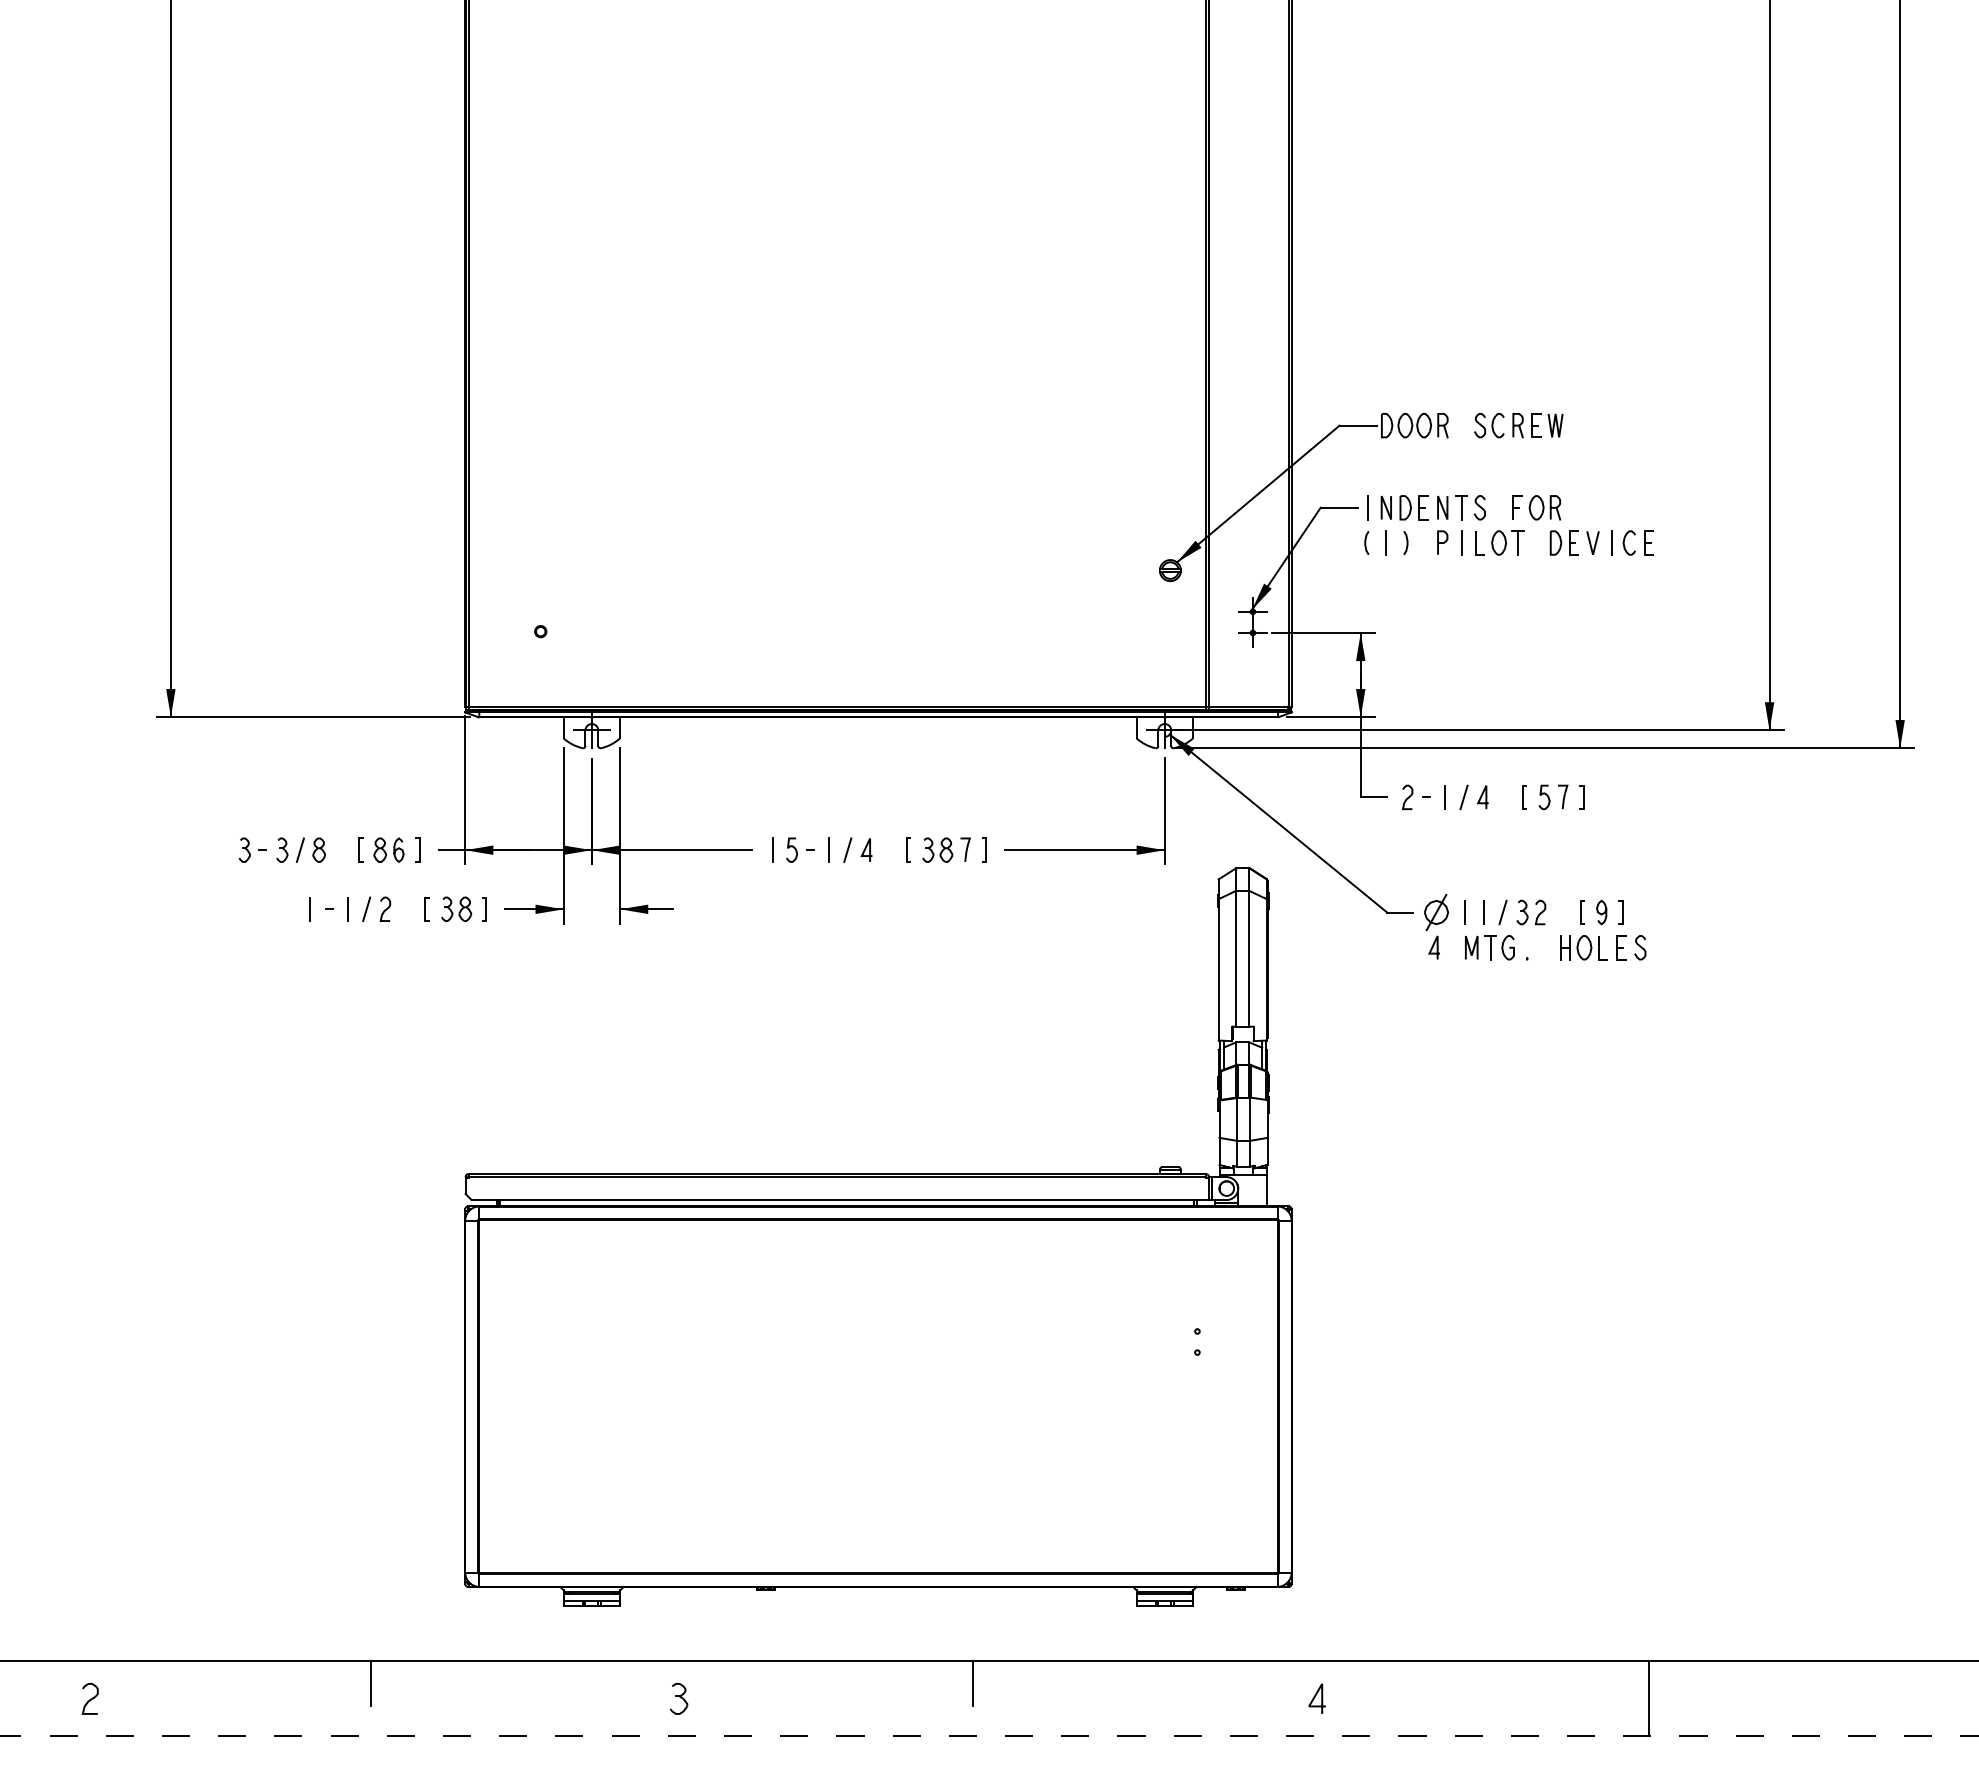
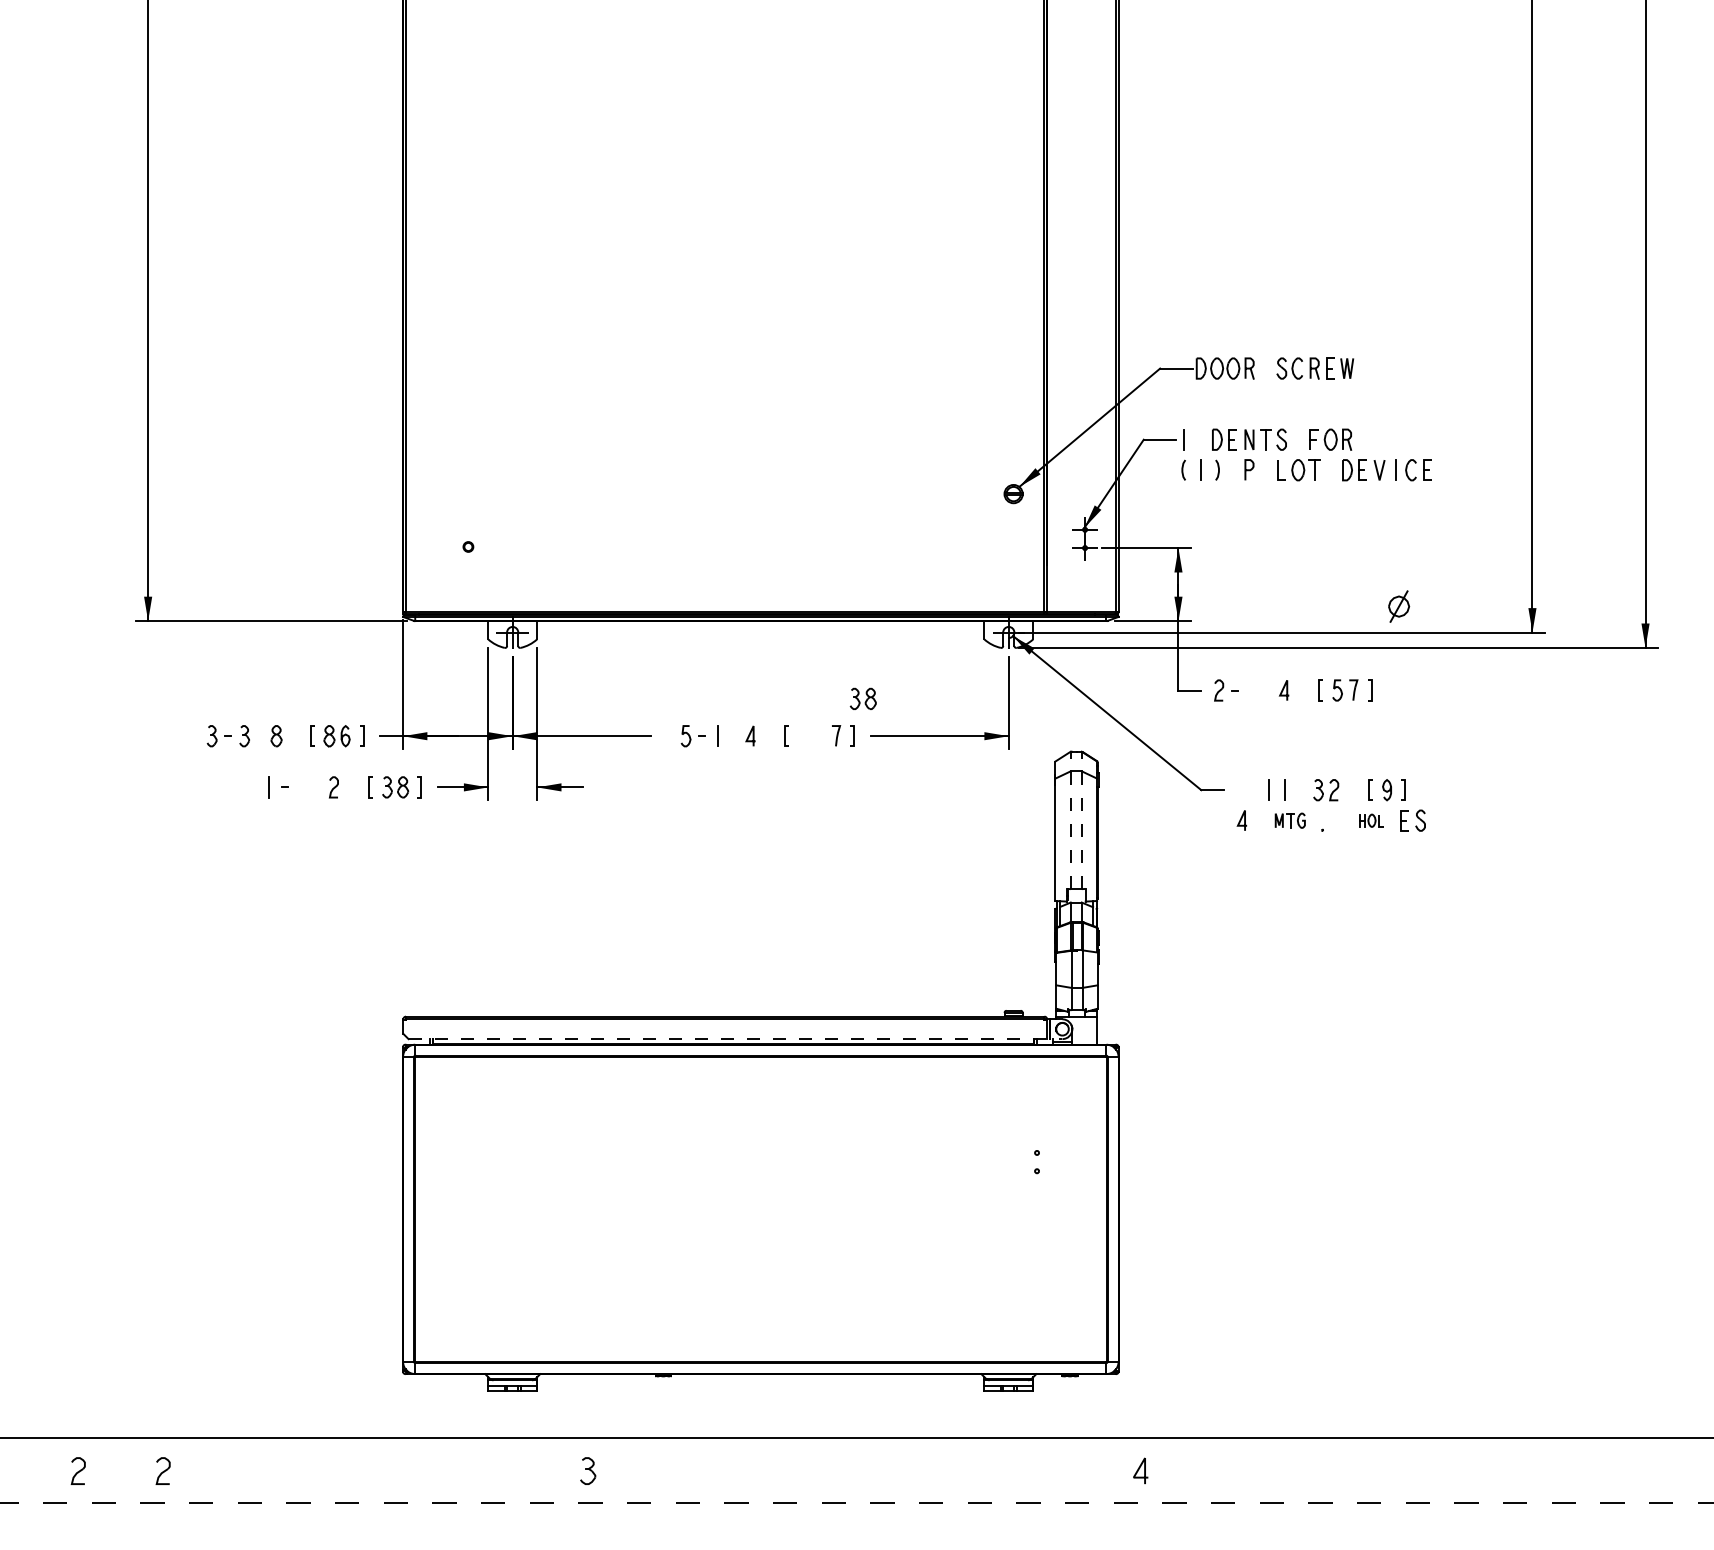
line: (1385, 507) -> (1199, 439), removed
line: (1461, 542) -> (1265, 469), removed
line: (1444, 797) -> (1250, 690), removed
line: (1463, 797) -> (1267, 690), removed
line: (299, 849) -> (259, 735), removed
line: (772, 849) -> (669, 735), removed
line: (847, 849) -> (734, 735), removed
part: (937, 849) -> (863, 698), moved
line: (347, 909) -> (301, 787), removed
line: (366, 909) -> (317, 787), removed
part: (1436, 912) -> (1399, 606), moved
line: (1502, 912) -> (1301, 790), removed
line: (1236, 946) -> (1070, 819), solid -> dashed
line: (1249, 946) -> (1082, 819), solid -> dashed
part: (1489, 947) -> (1289, 820), size x0.7
part: (1583, 947) -> (1371, 820), size x0.6
line: (849, 1200) -> (735, 1039), solid -> dashed
line: (371, 1683) -> (321, 1457), removed
line: (972, 1683) -> (842, 1457), removed
part: (187, 1698) -> (162, 1470), added
line: (1648, 1698) -> (1427, 1470), removed

